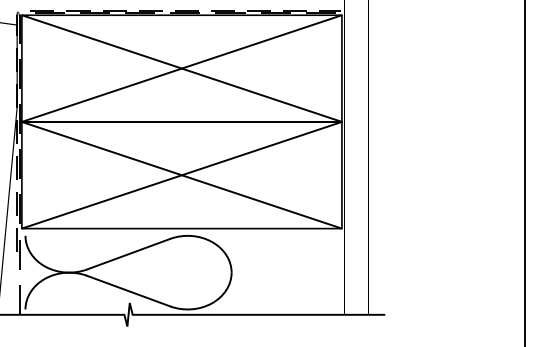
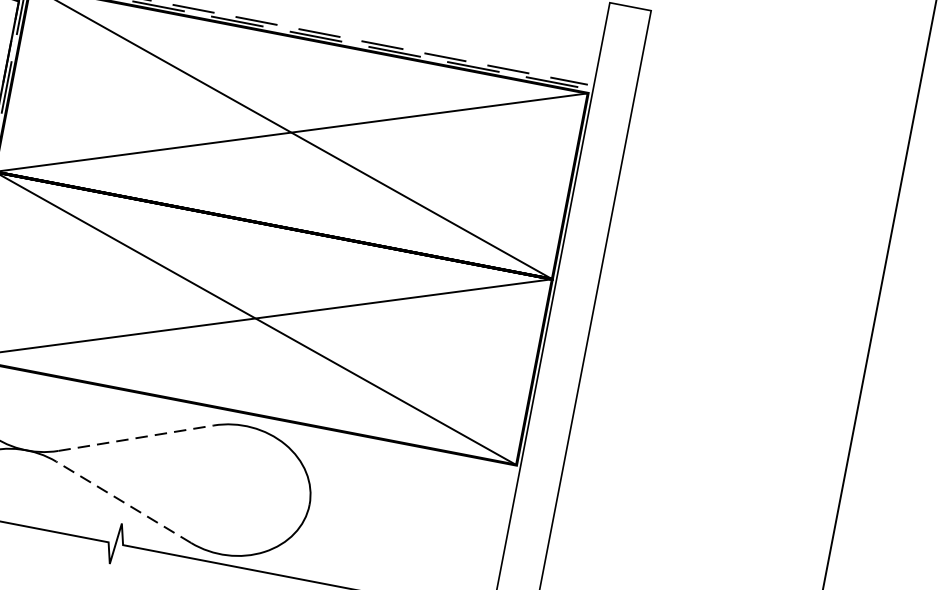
line: (129, 254) -> (137, 438), solid -> dashed
line: (128, 290) -> (123, 501), solid -> dashed

